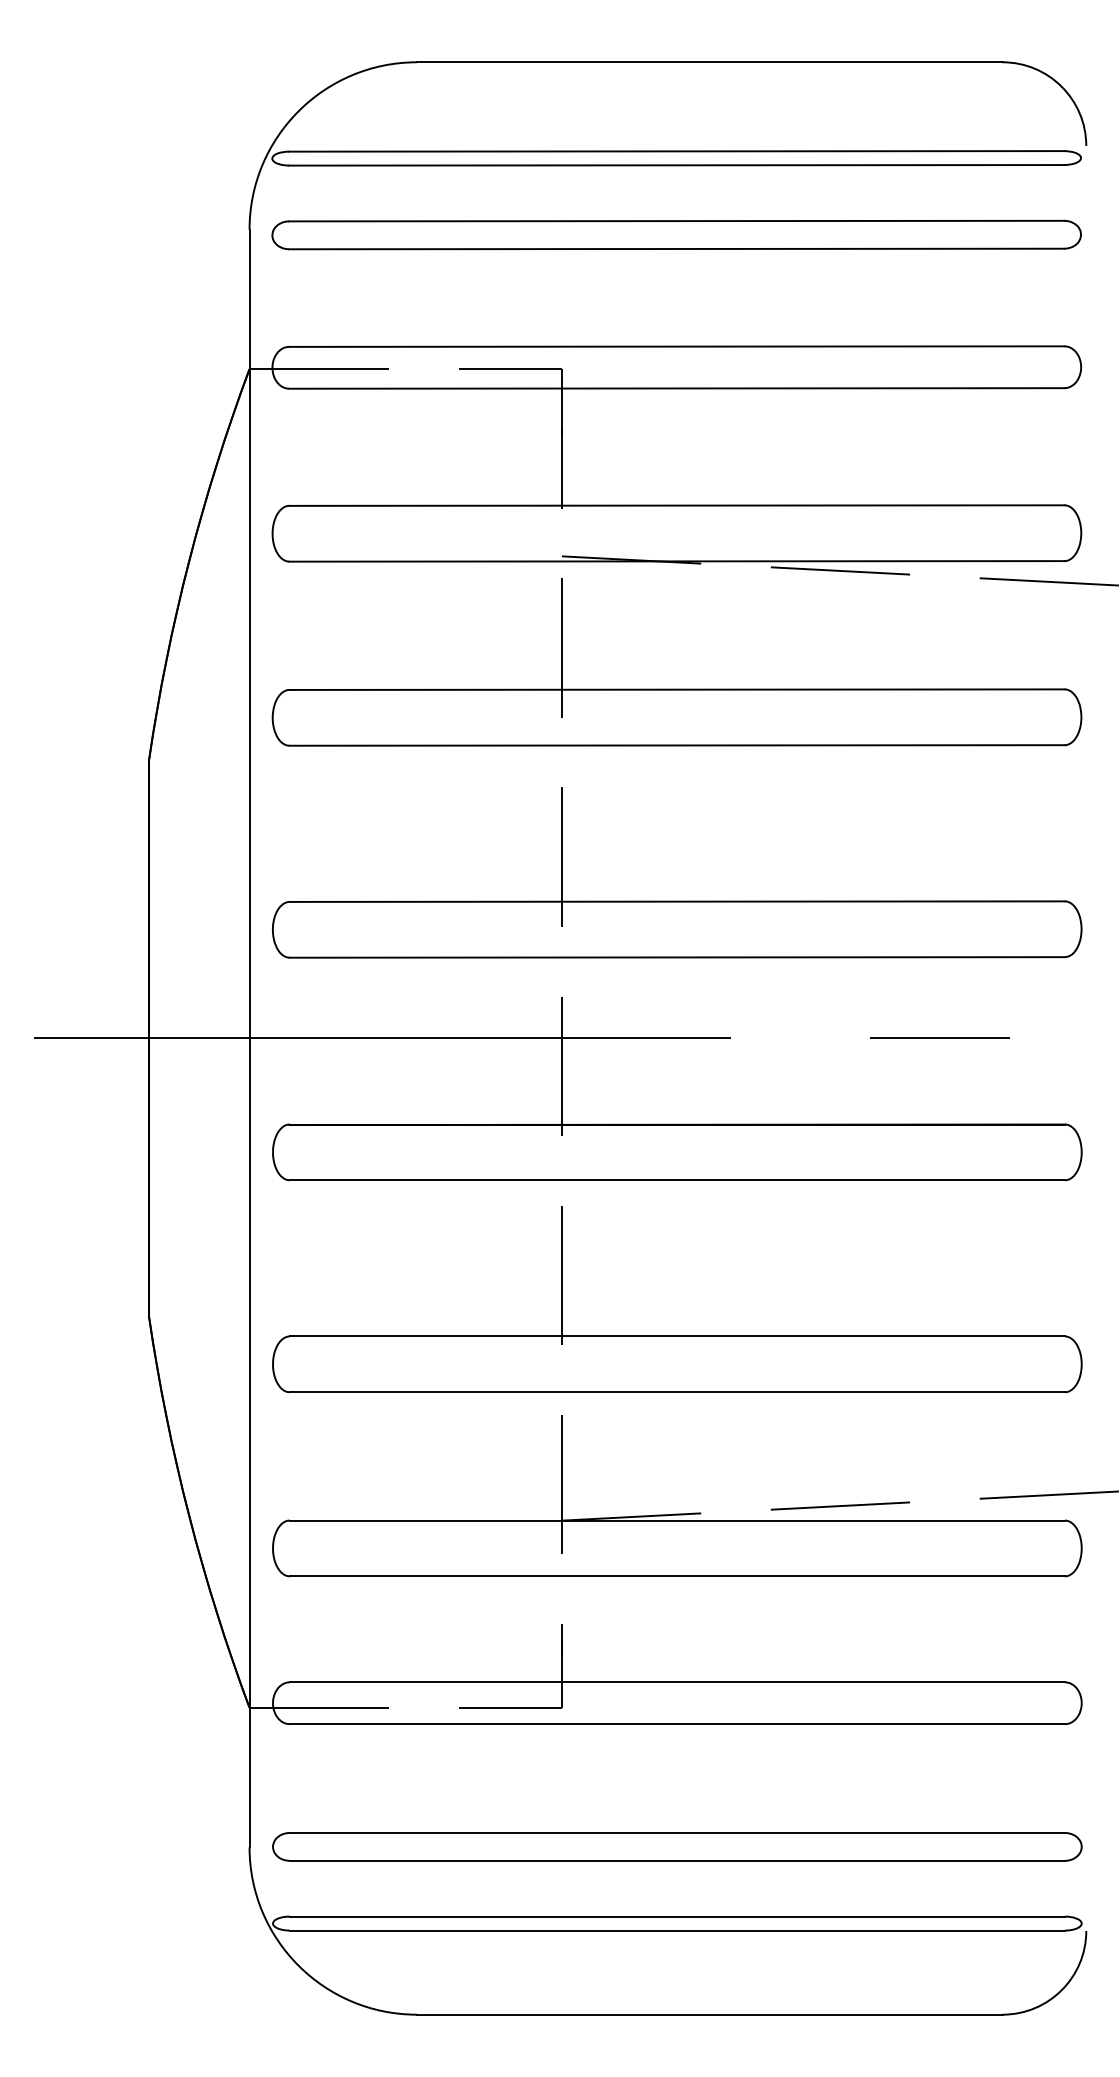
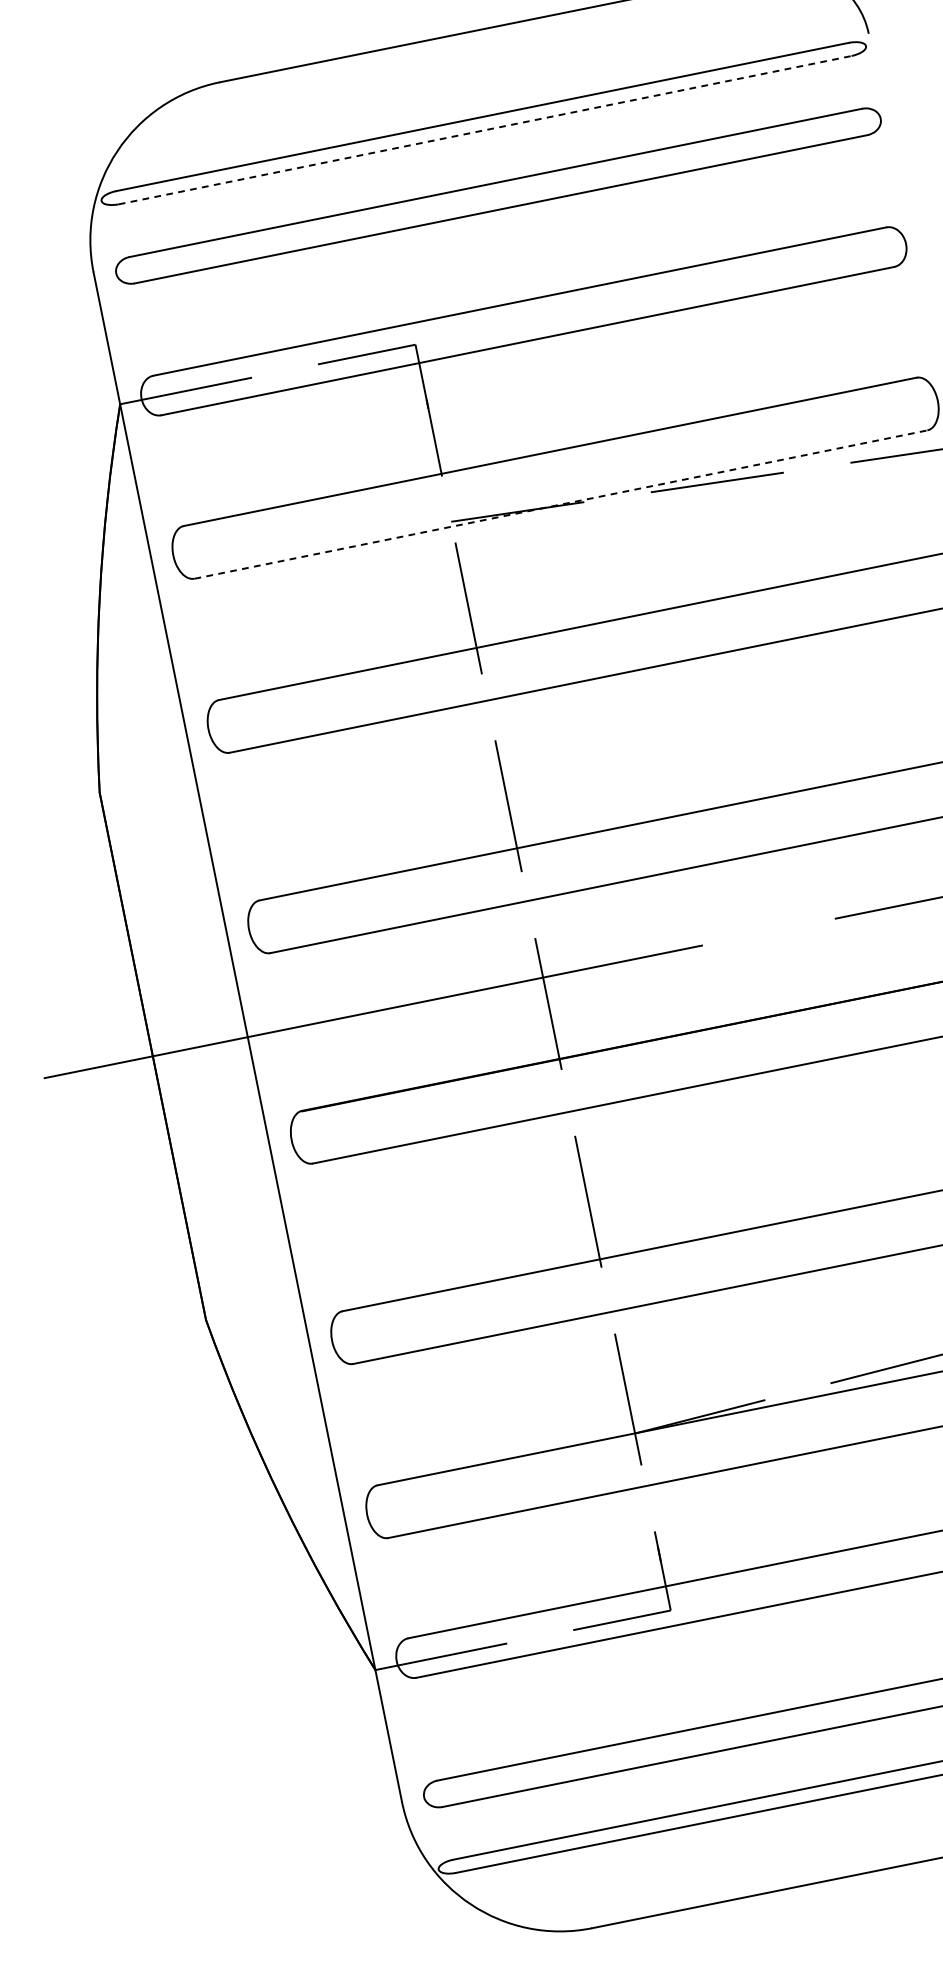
line: (676, 165) -> (485, 130), solid -> dashed
line: (676, 561) -> (560, 504), solid -> dashed

